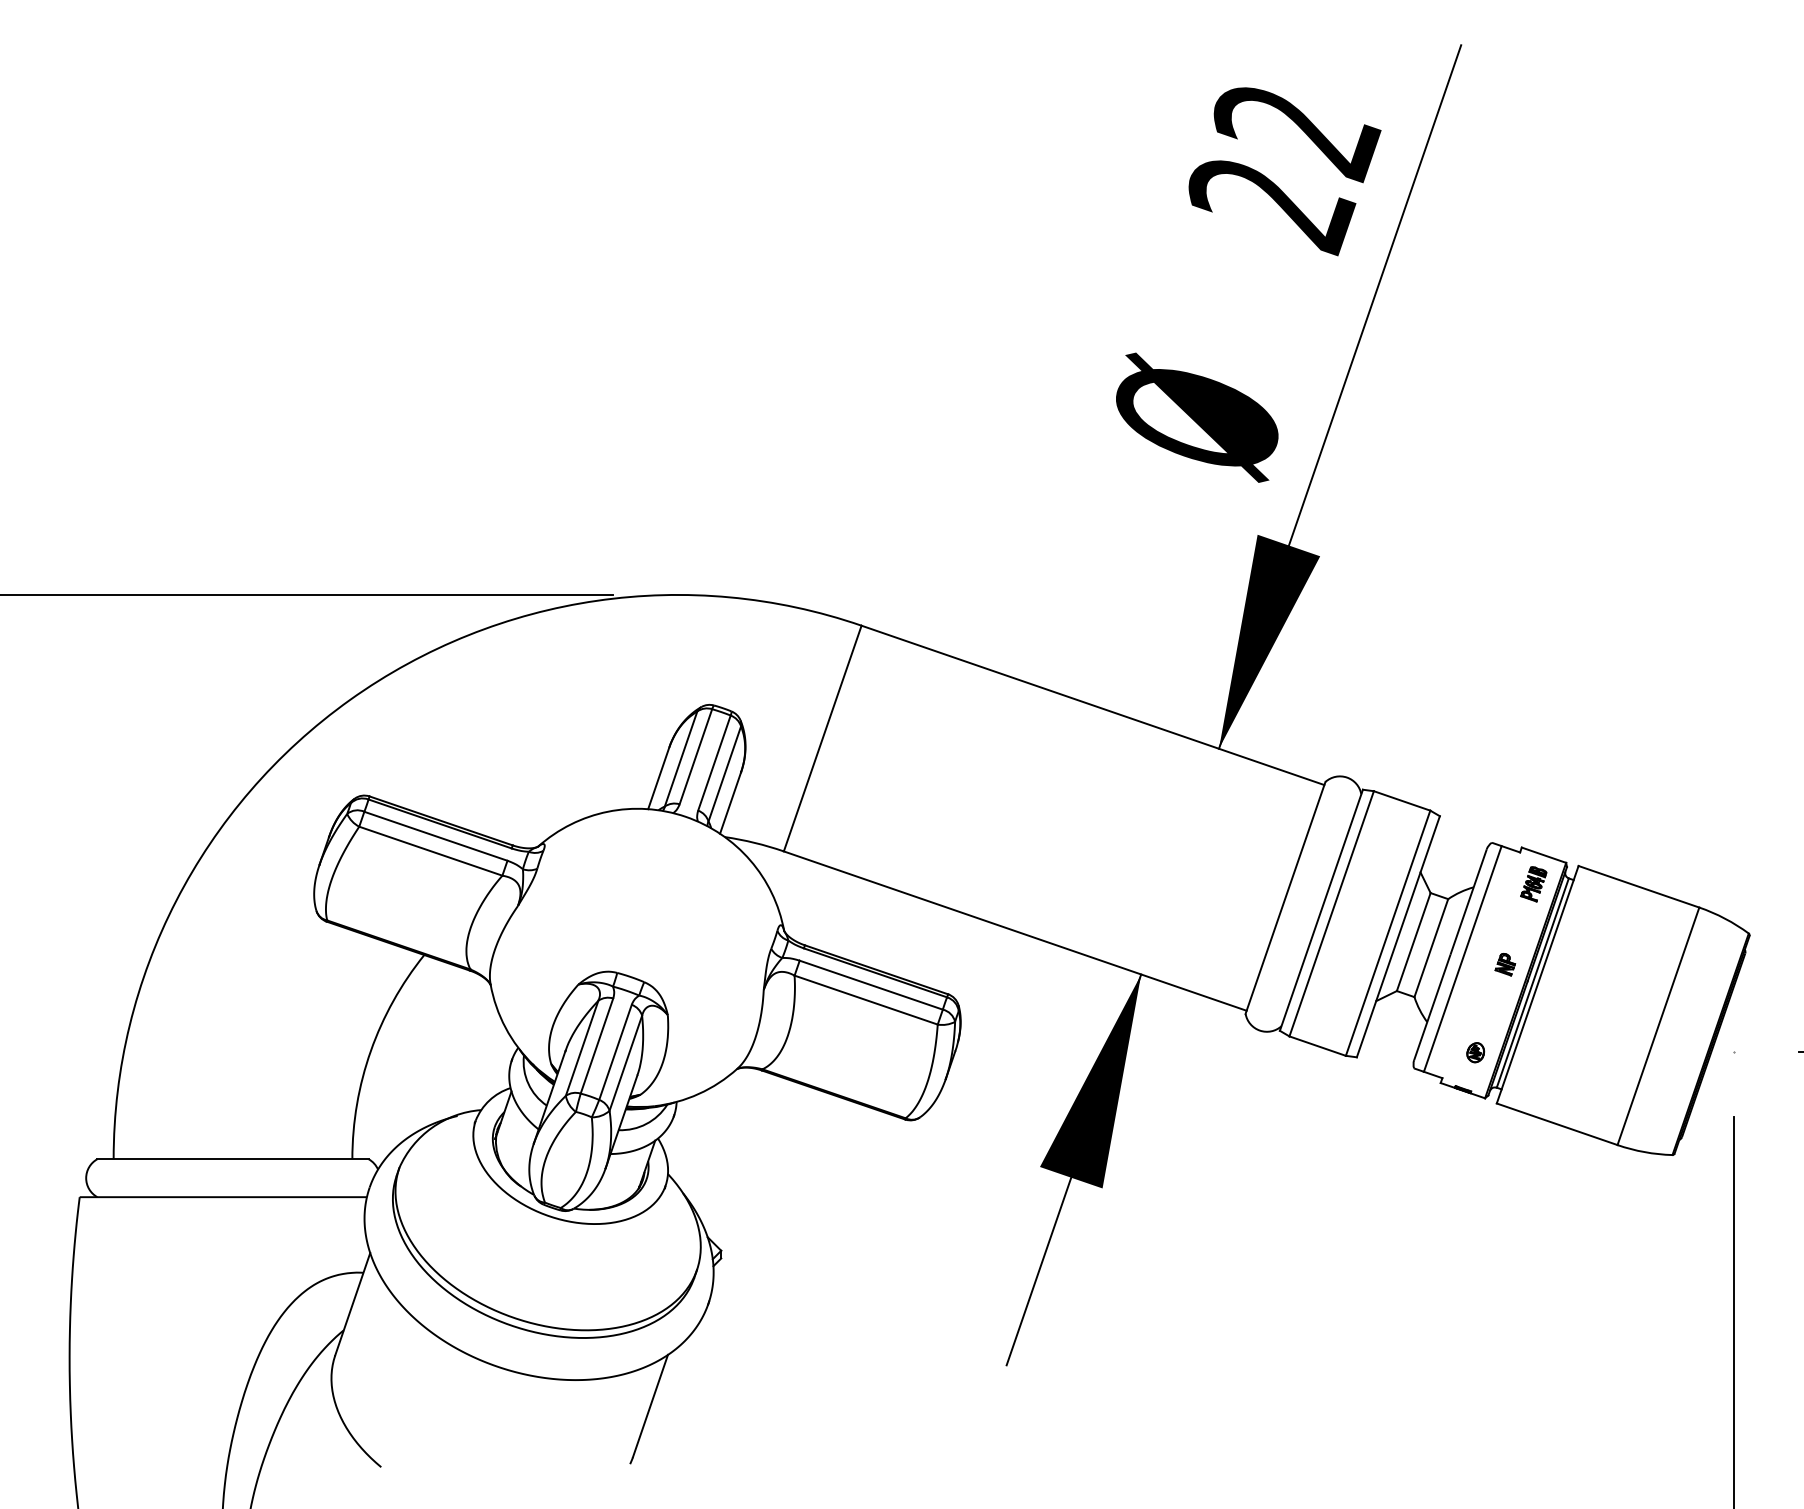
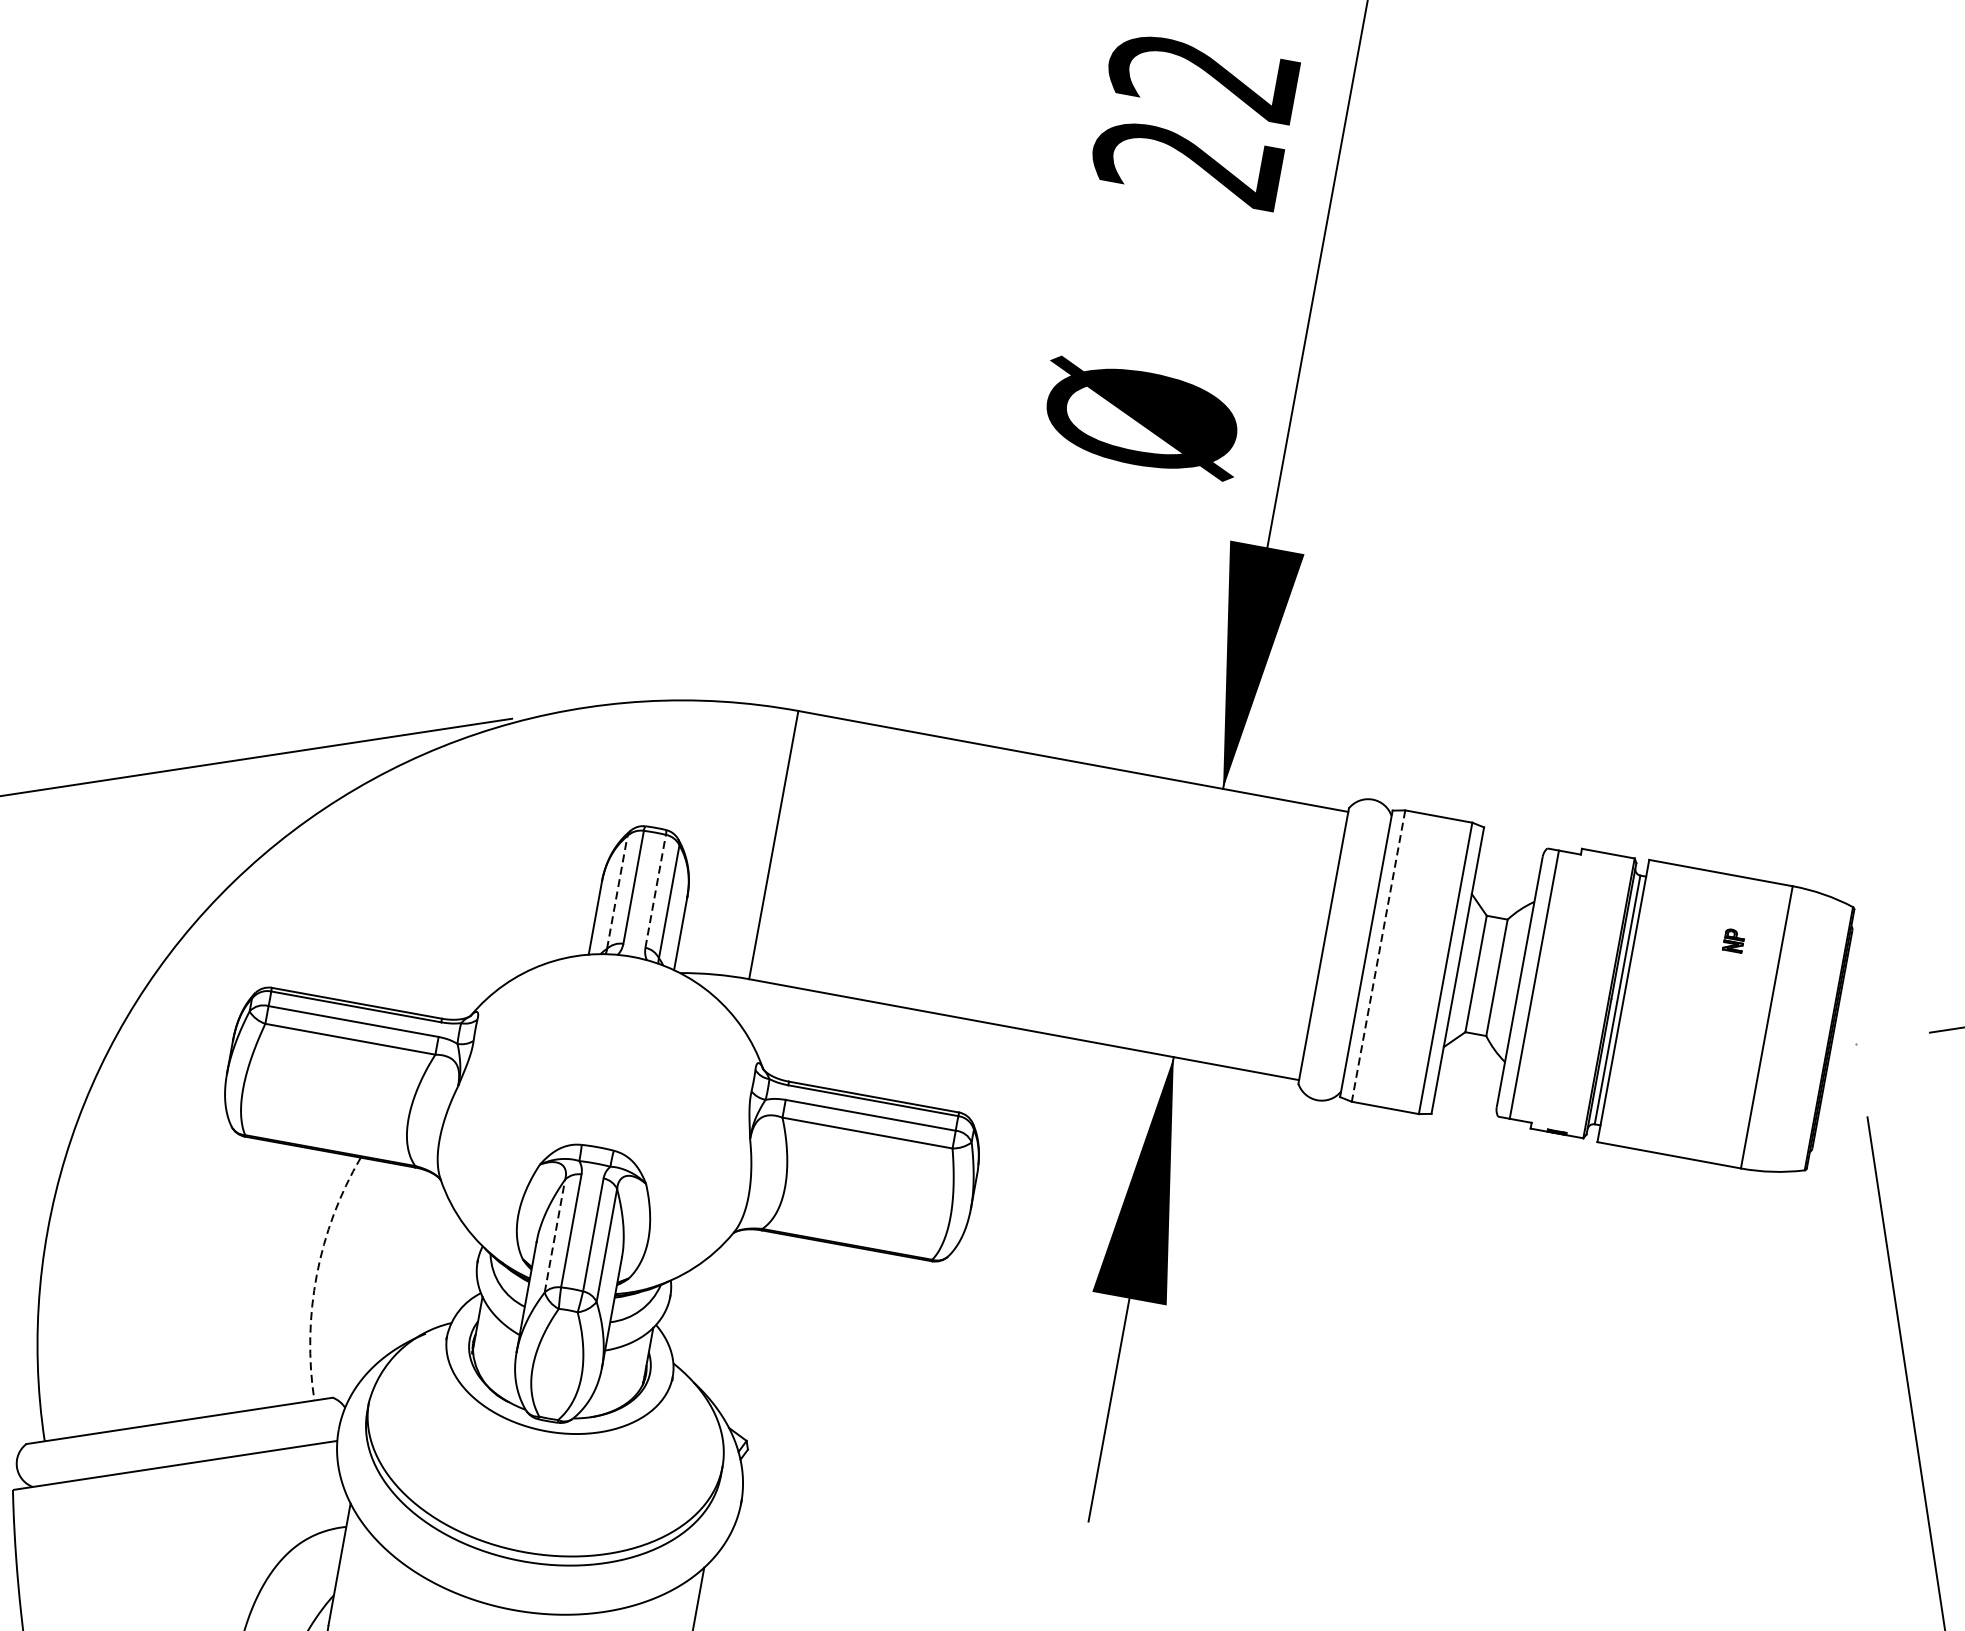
line: (681, 758) -> (617, 891), solid -> dashed
line: (714, 762) -> (655, 890), solid -> dashed
part: (1533, 884) -> (1601, 888), removed
line: (1331, 913) -> (1378, 955), solid -> dashed
part: (1505, 964) -> (1733, 941), moved
line: (582, 1047) -> (555, 1235), solid -> dashed
arc: (370, 1050) -> (316, 1274), solid -> dashed
part: (1475, 1052) -> (1564, 1088), removed

